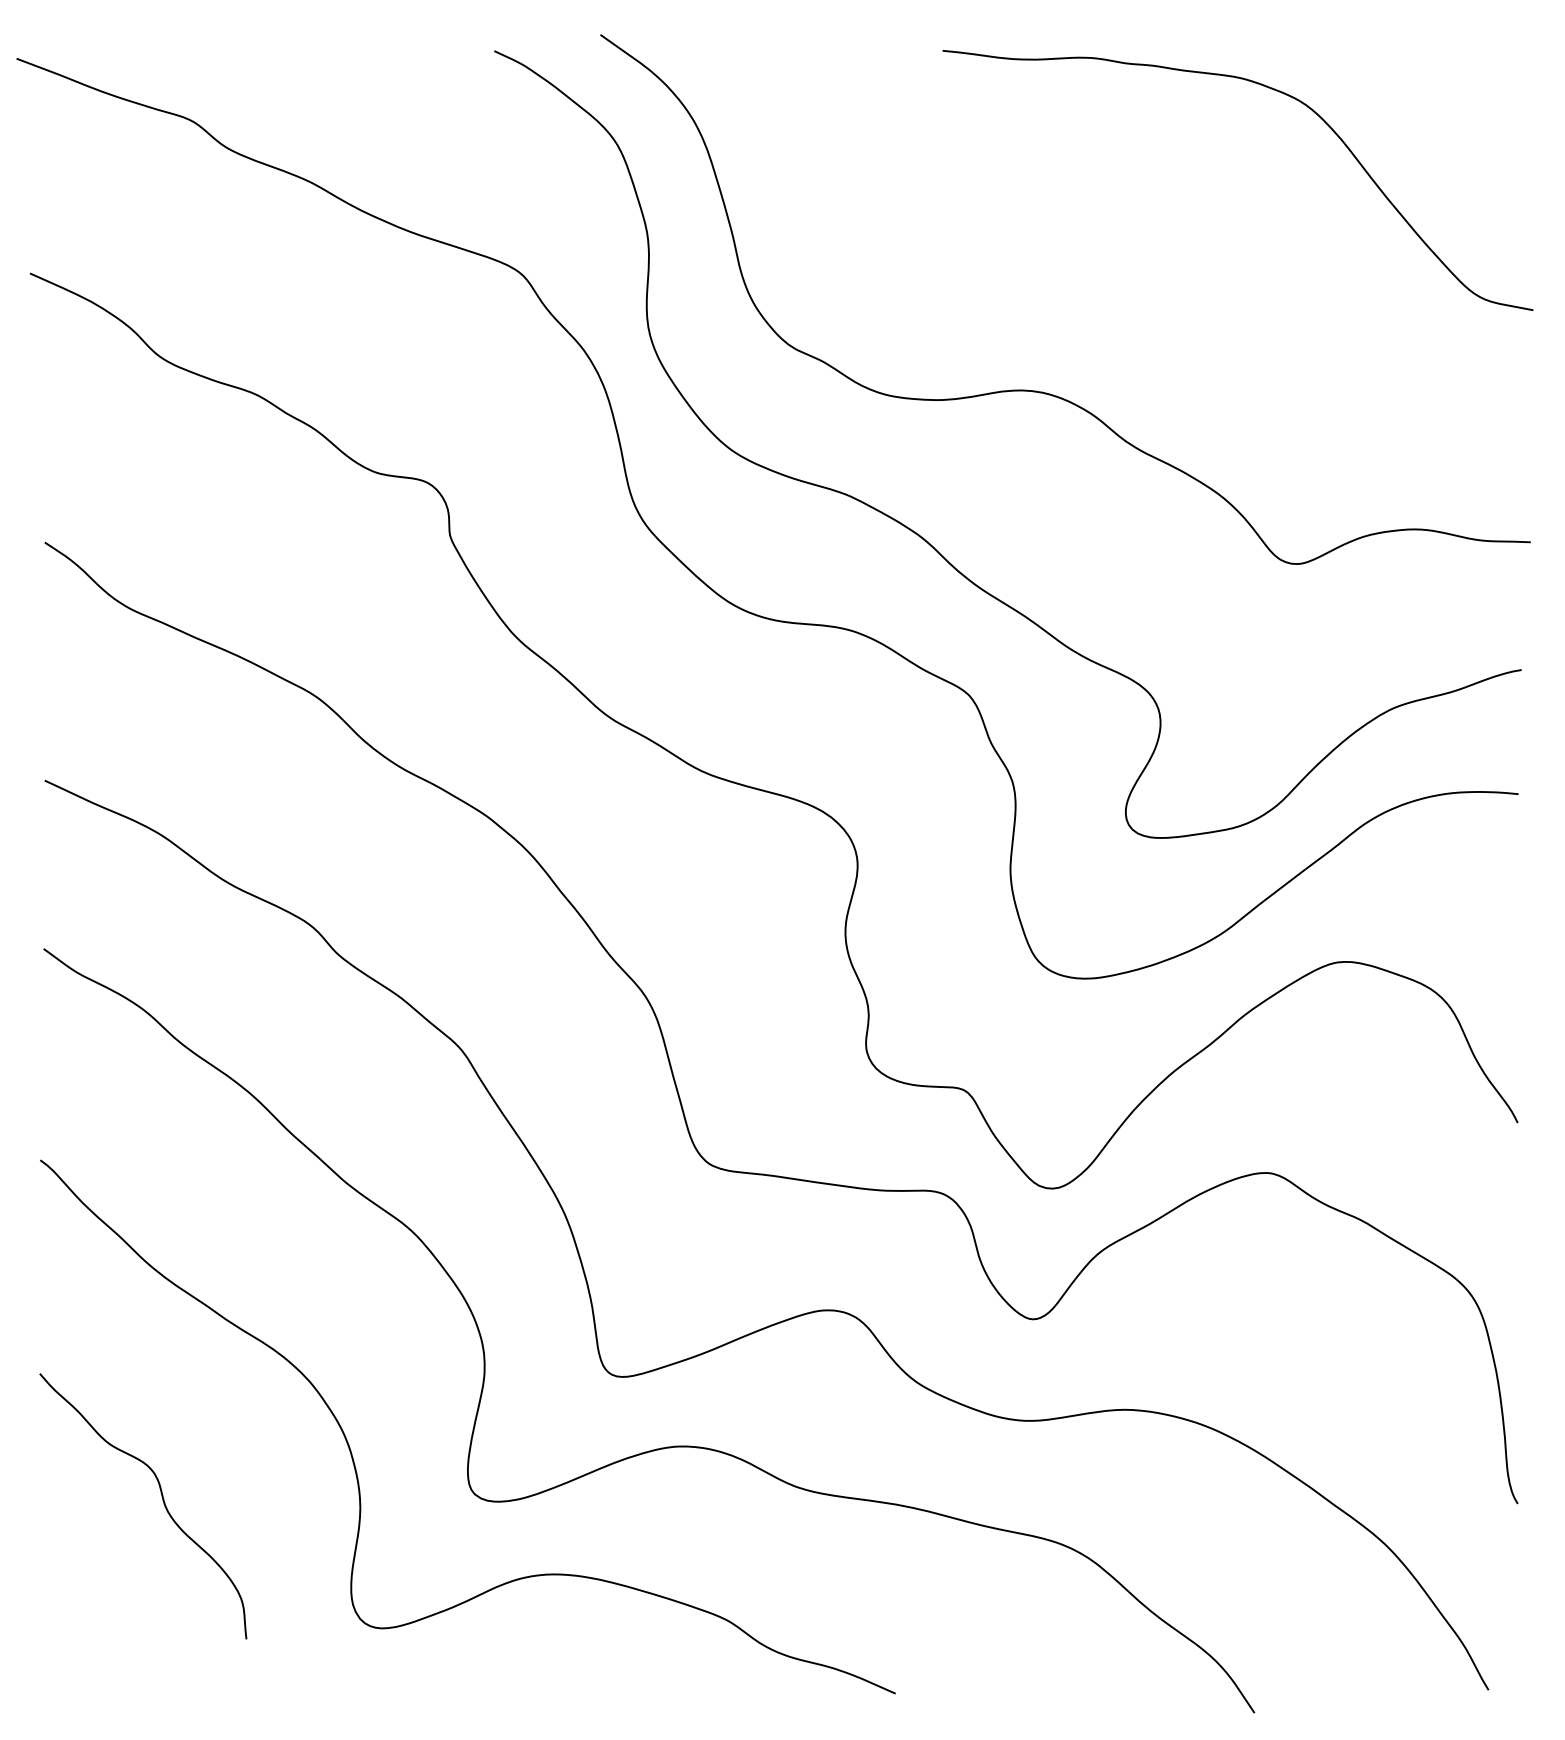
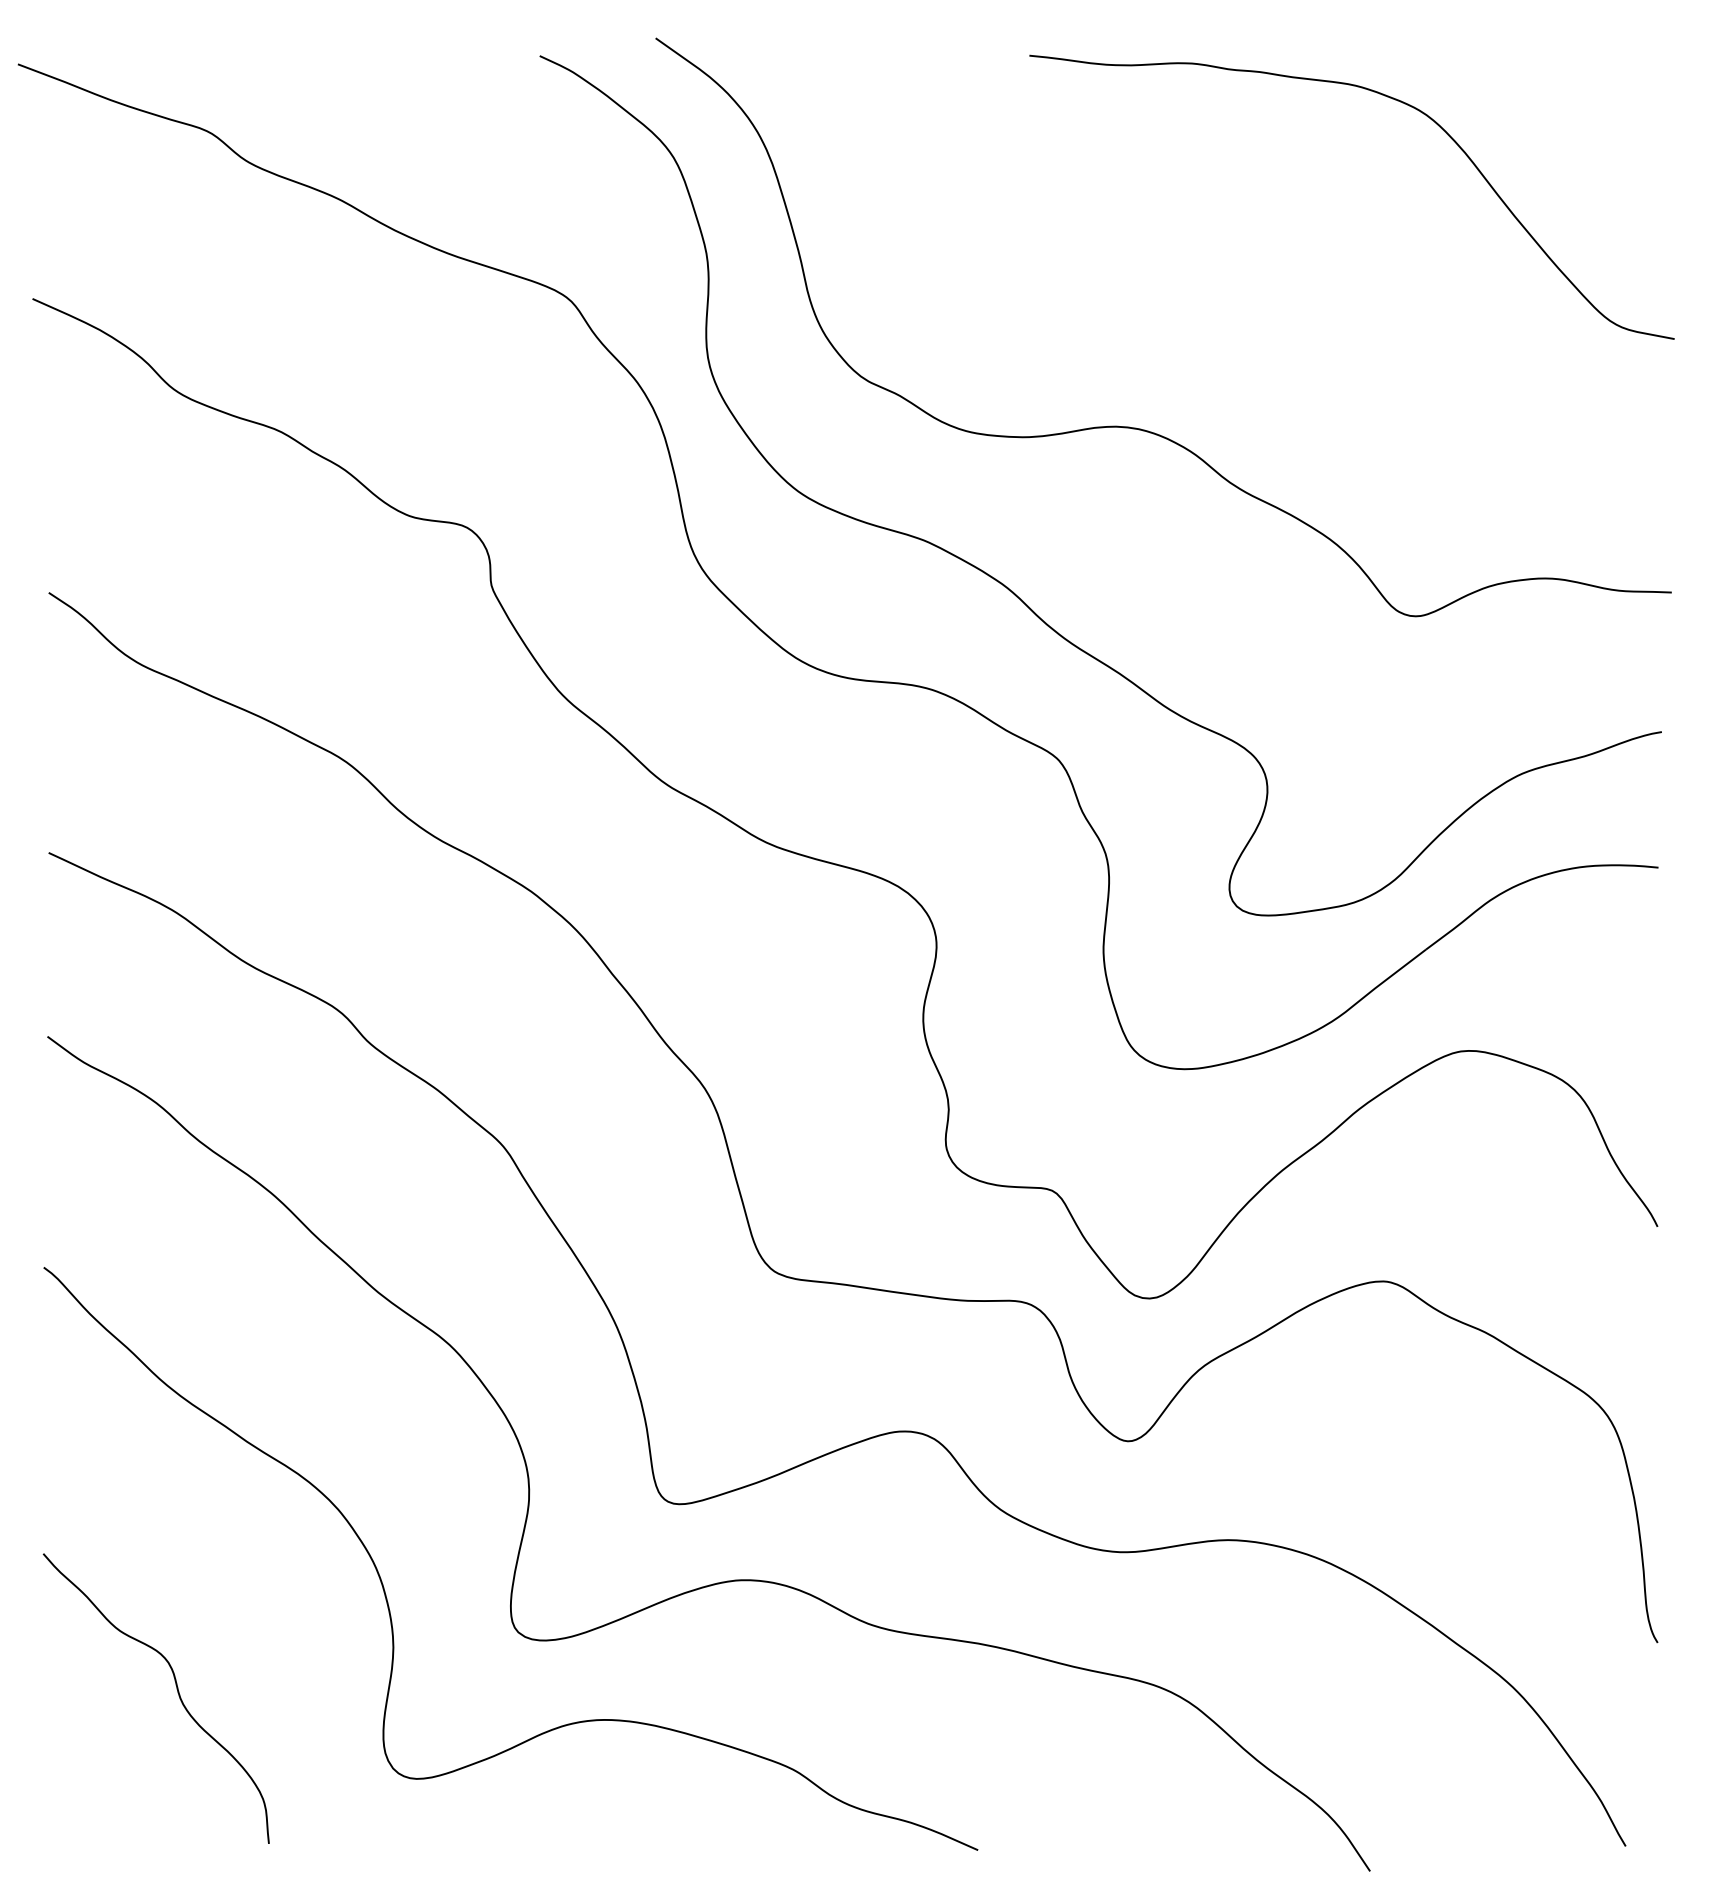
curve: (162, 1501) -> (177, 1693), moved

